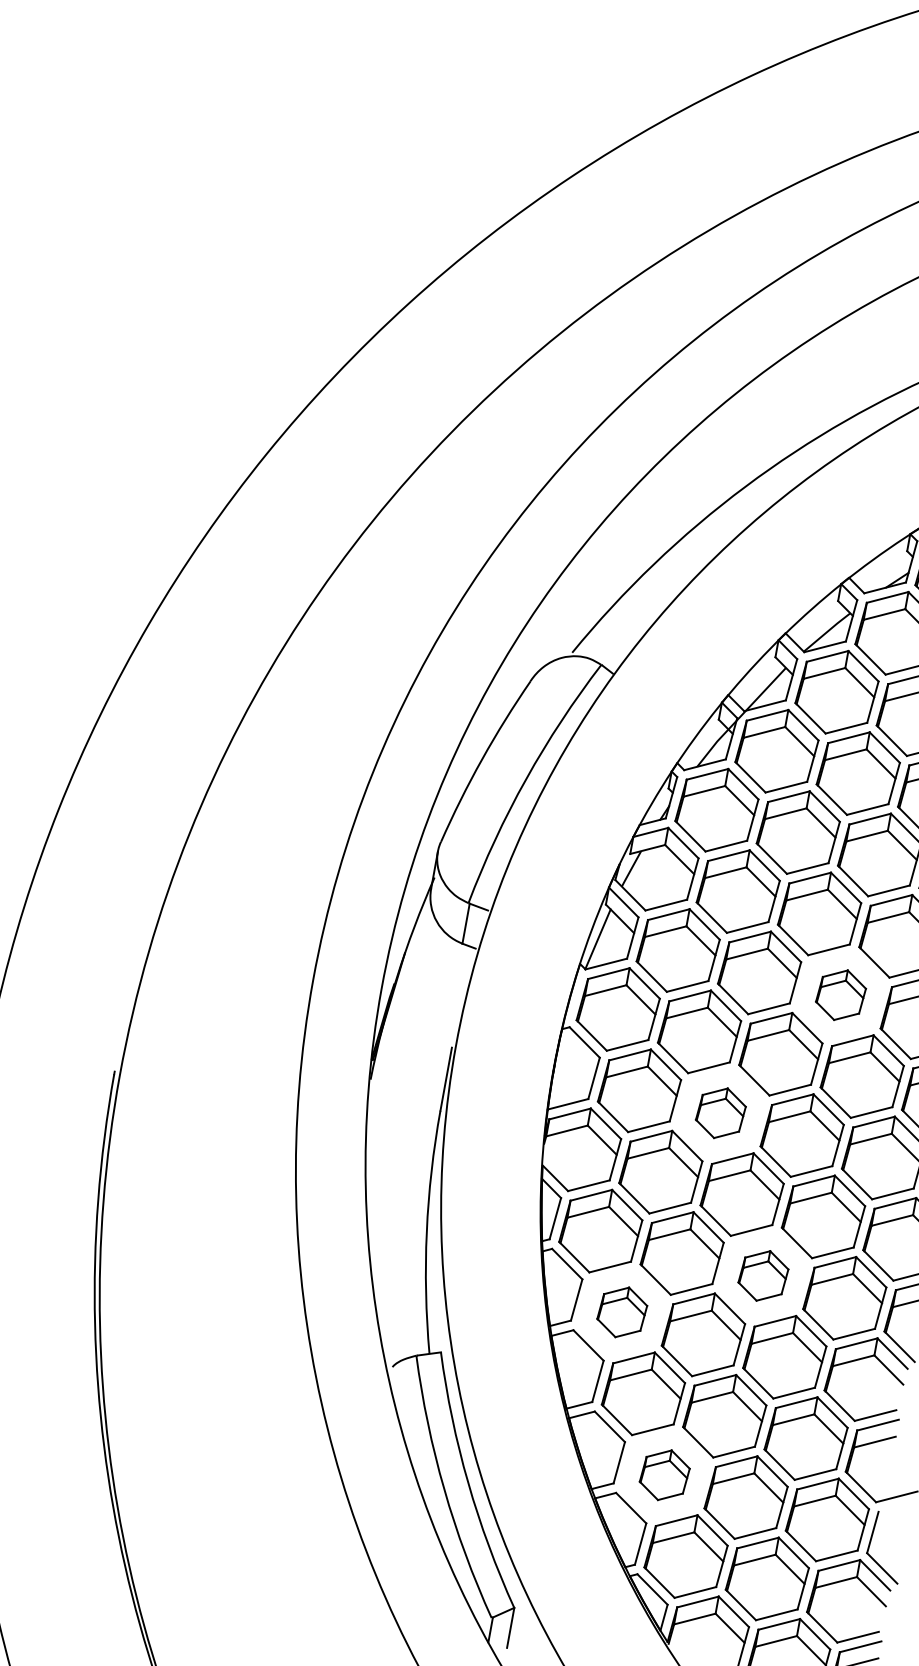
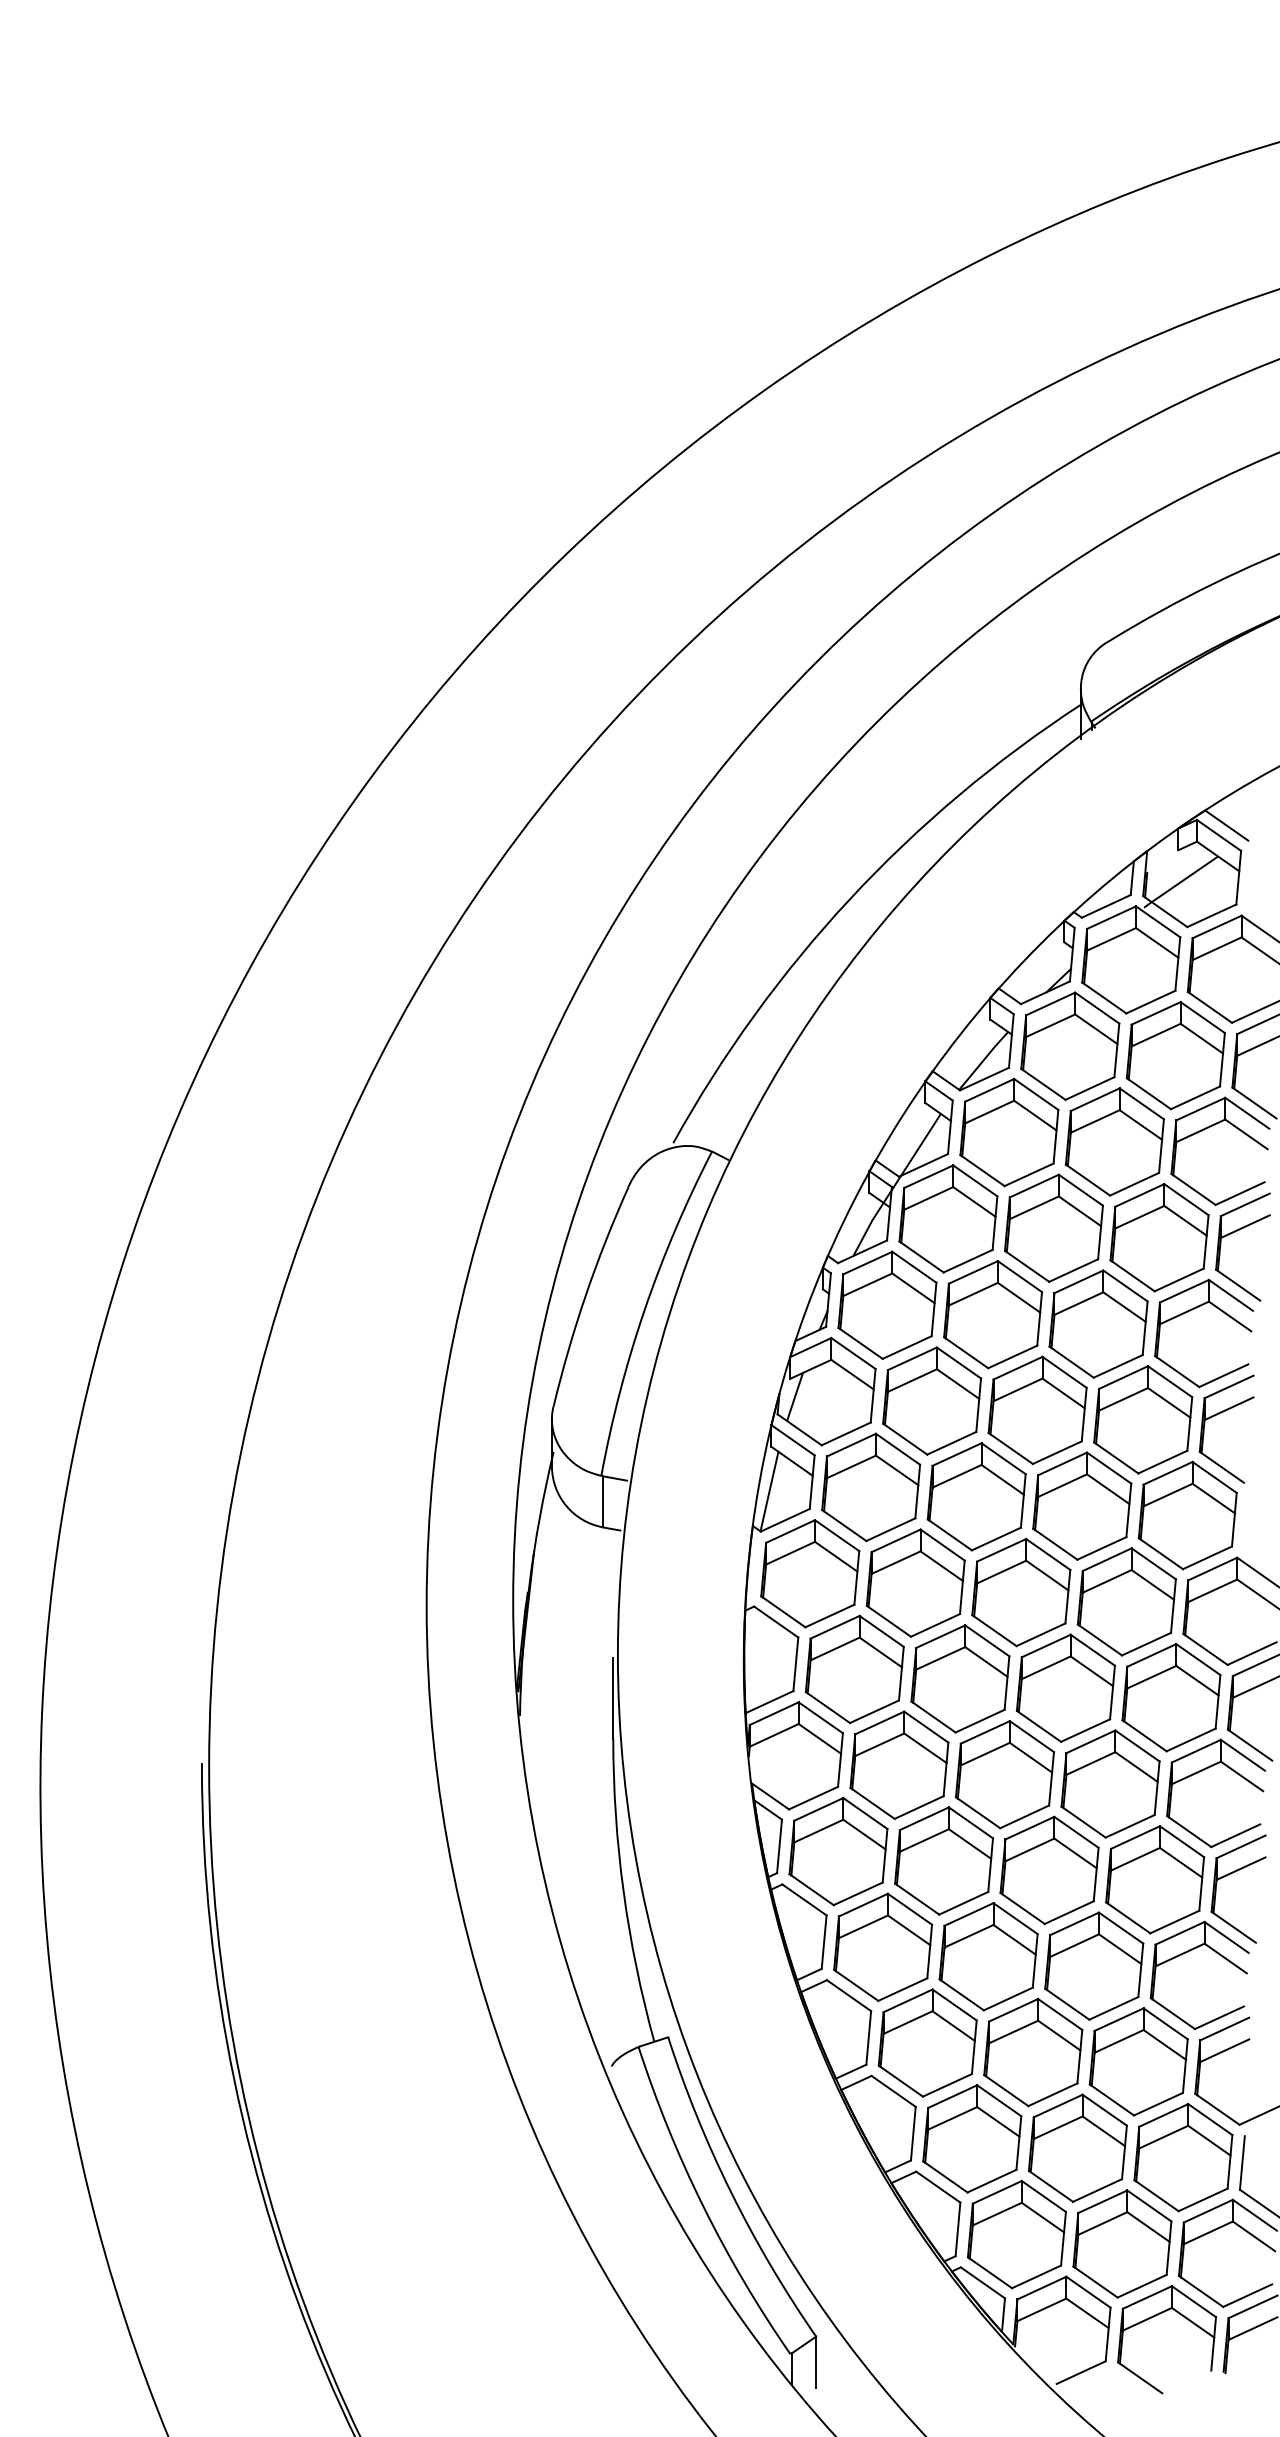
part: (841, 994) -> (1082, 1505), size x1.67
part: (721, 1112) -> (960, 1678), size x1.67
part: (763, 1275) -> (1049, 1870), size x1.67
part: (622, 1311) -> (883, 1946), size x1.67
part: (664, 1474) -> (972, 2138), size x1.67

